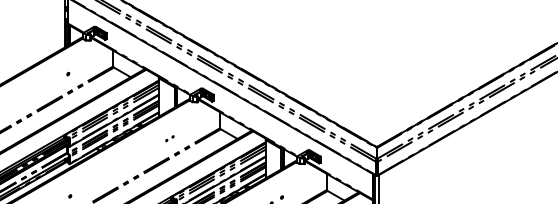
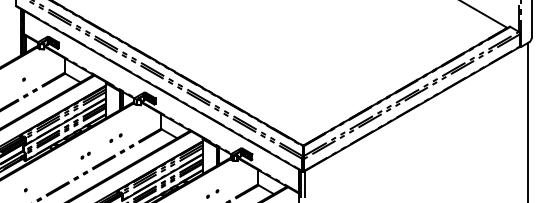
part: (169, 138) -> (115, 137), size x1.67
part: (136, 157) -> (85, 155), added

